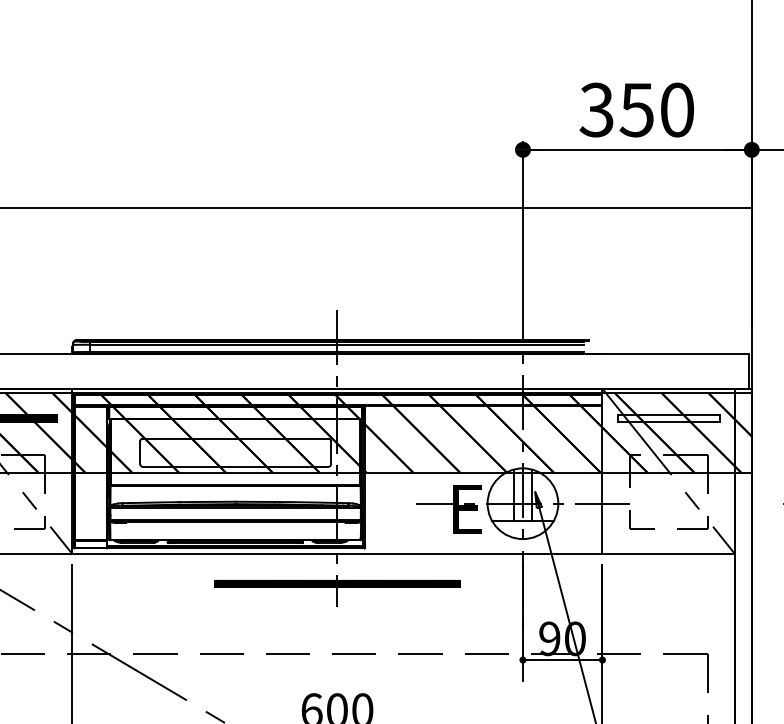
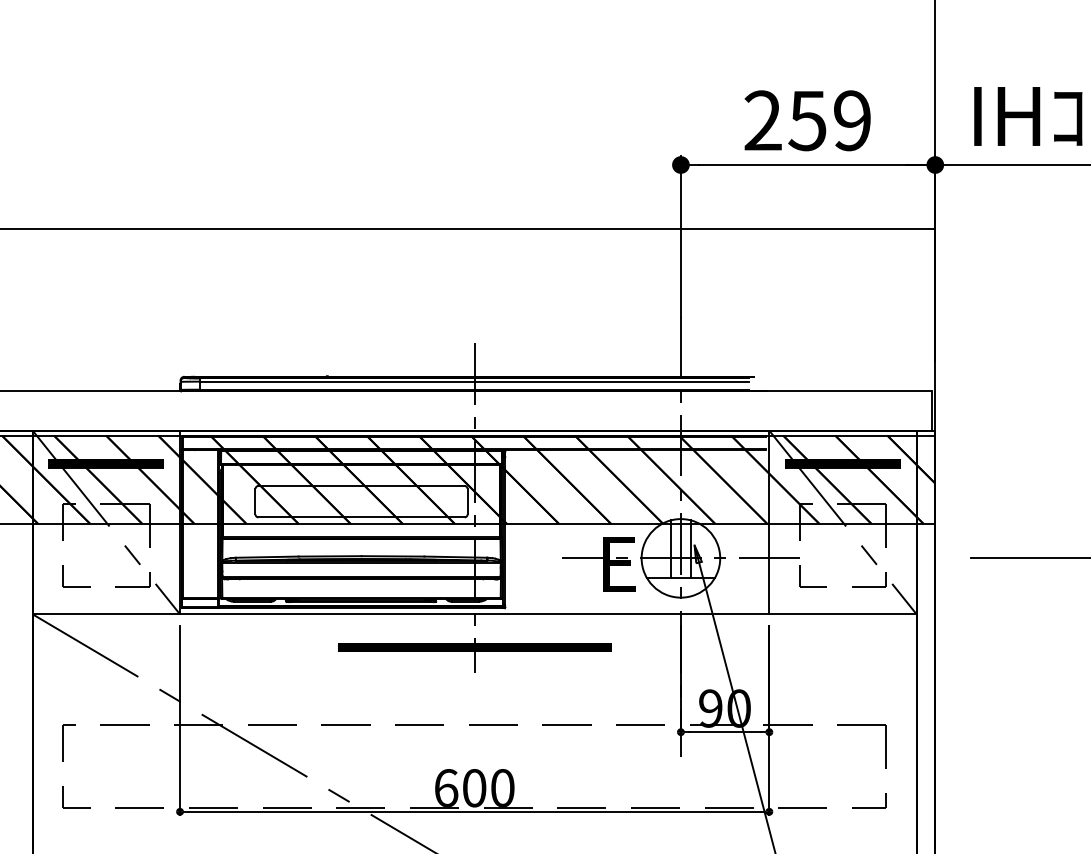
text: (636, 109) -> (807, 120), 350 -> 259
hatch: (668, 418) -> (842, 463), added

